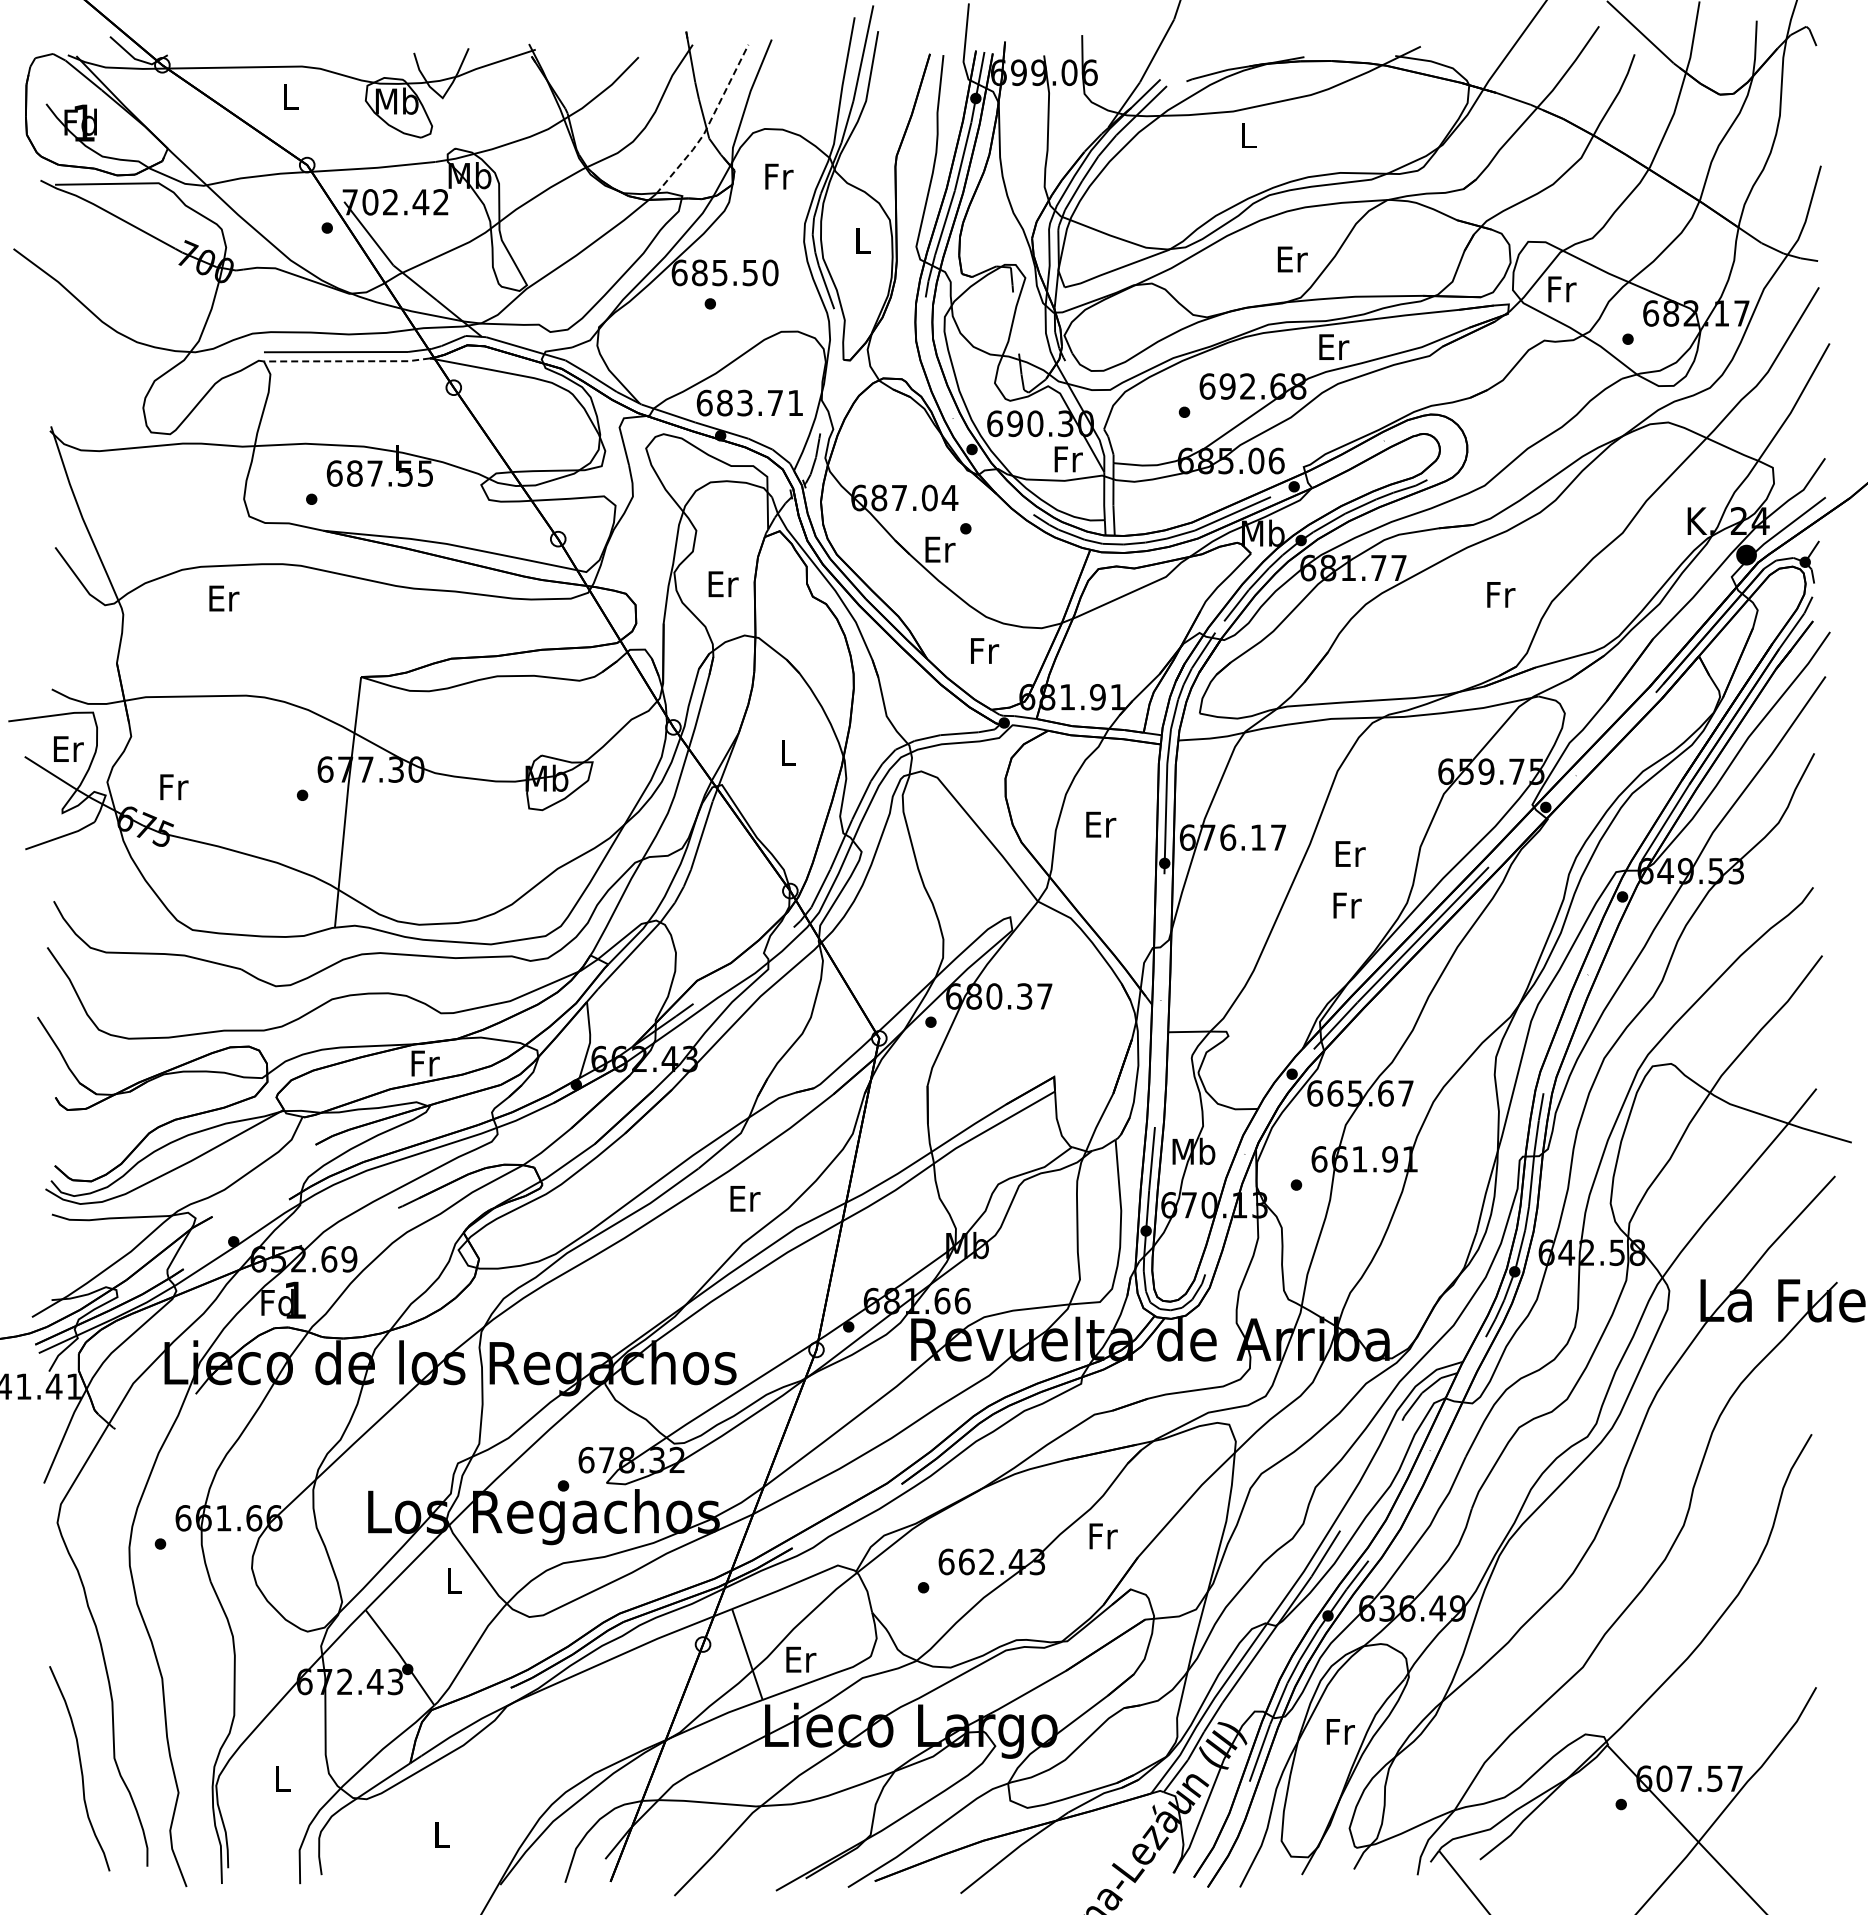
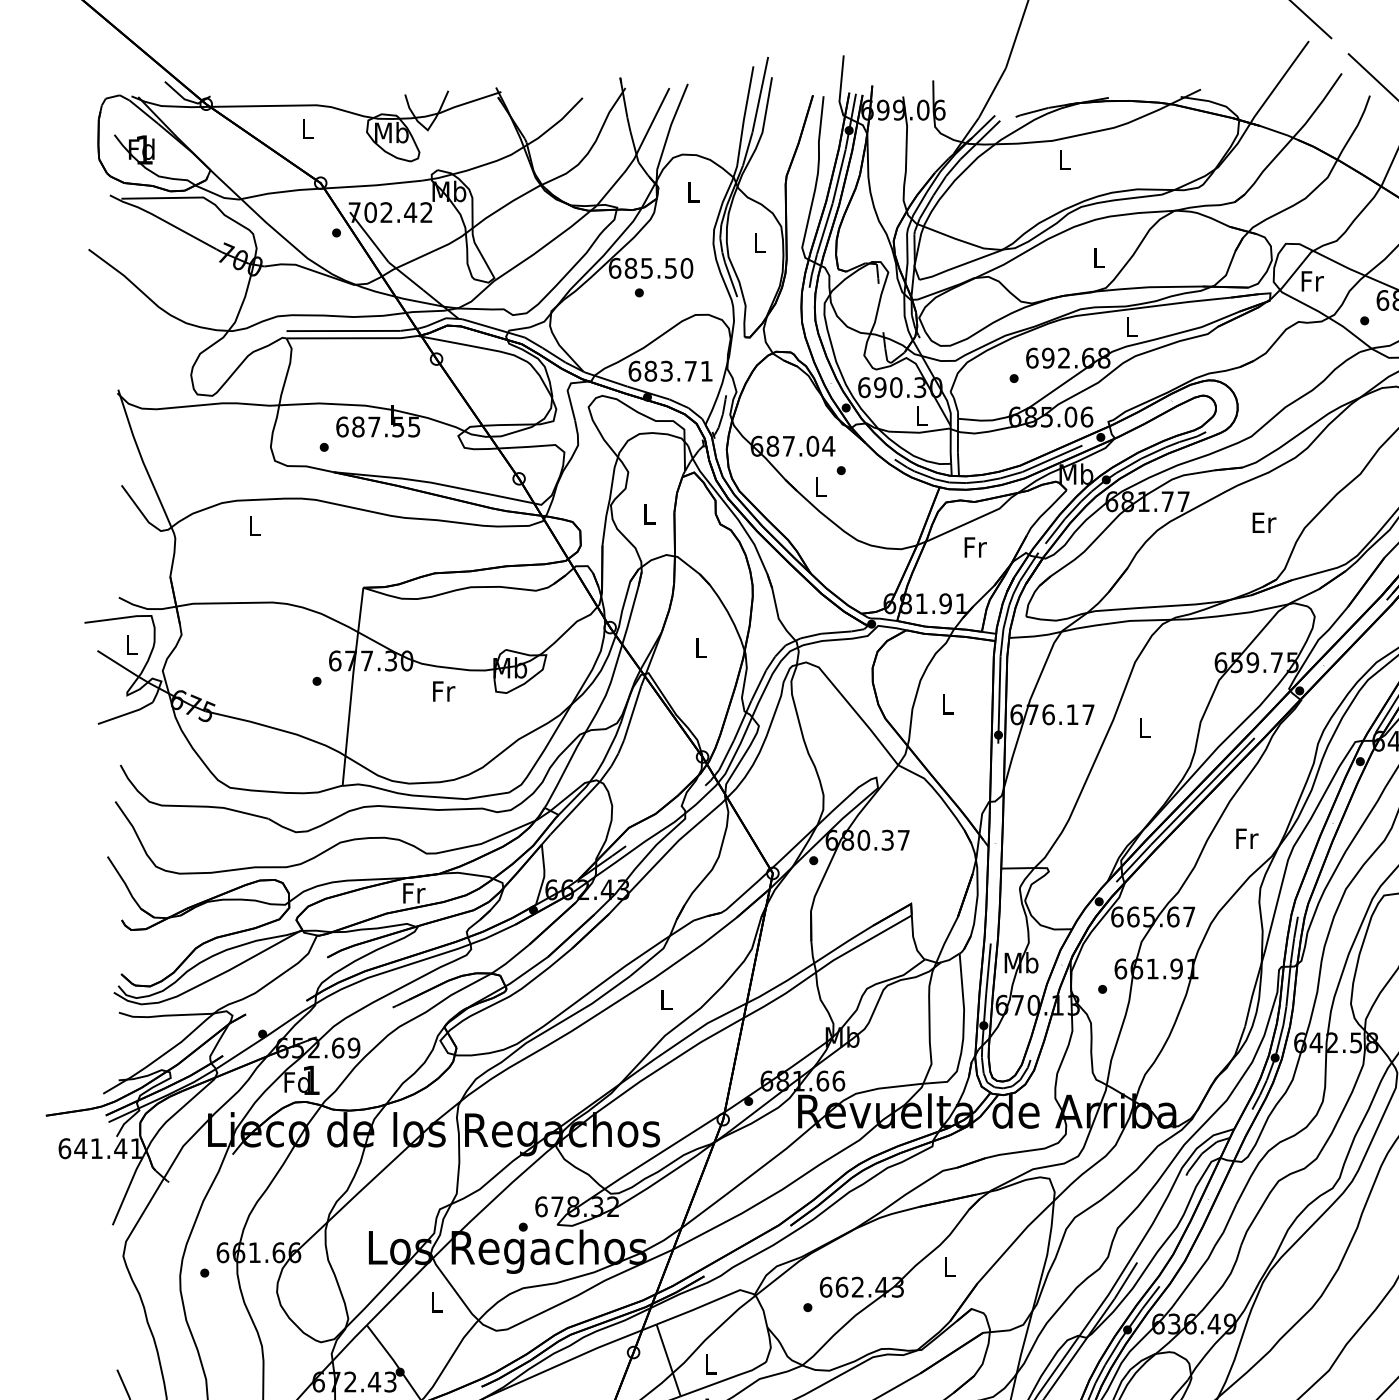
line: (708, 124) -> (637, 151), dashed -> solid
text: (779, 176) -> (694, 192), Fr -> L
text: (1292, 259) -> (1099, 257), Er -> L
text: (1334, 346) -> (1132, 326), Er -> L
line: (347, 361) -> (352, 338), dashed -> solid
text: (1068, 459) -> (922, 415), Fr -> L
text: (940, 549) -> (821, 487), Er -> L
text: (723, 584) -> (649, 514), Er -> L
text: (1501, 594) -> (1264, 522), Fr -> Er
text: (224, 598) -> (255, 525), Er -> L
text: (985, 650) -> (976, 547), moved
text: (68, 748) -> (132, 644), Er -> L
text: (174, 787) -> (444, 691), moved
text: (1101, 824) -> (948, 704), Er -> L
text: (1350, 853) -> (1145, 727), Er -> L
text: (1347, 905) -> (1247, 838), moved
text: (745, 1198) -> (667, 999), Er -> L
text: (1103, 1536) -> (950, 1267), Fr -> L
text: (801, 1659) -> (711, 1364), Er -> L

